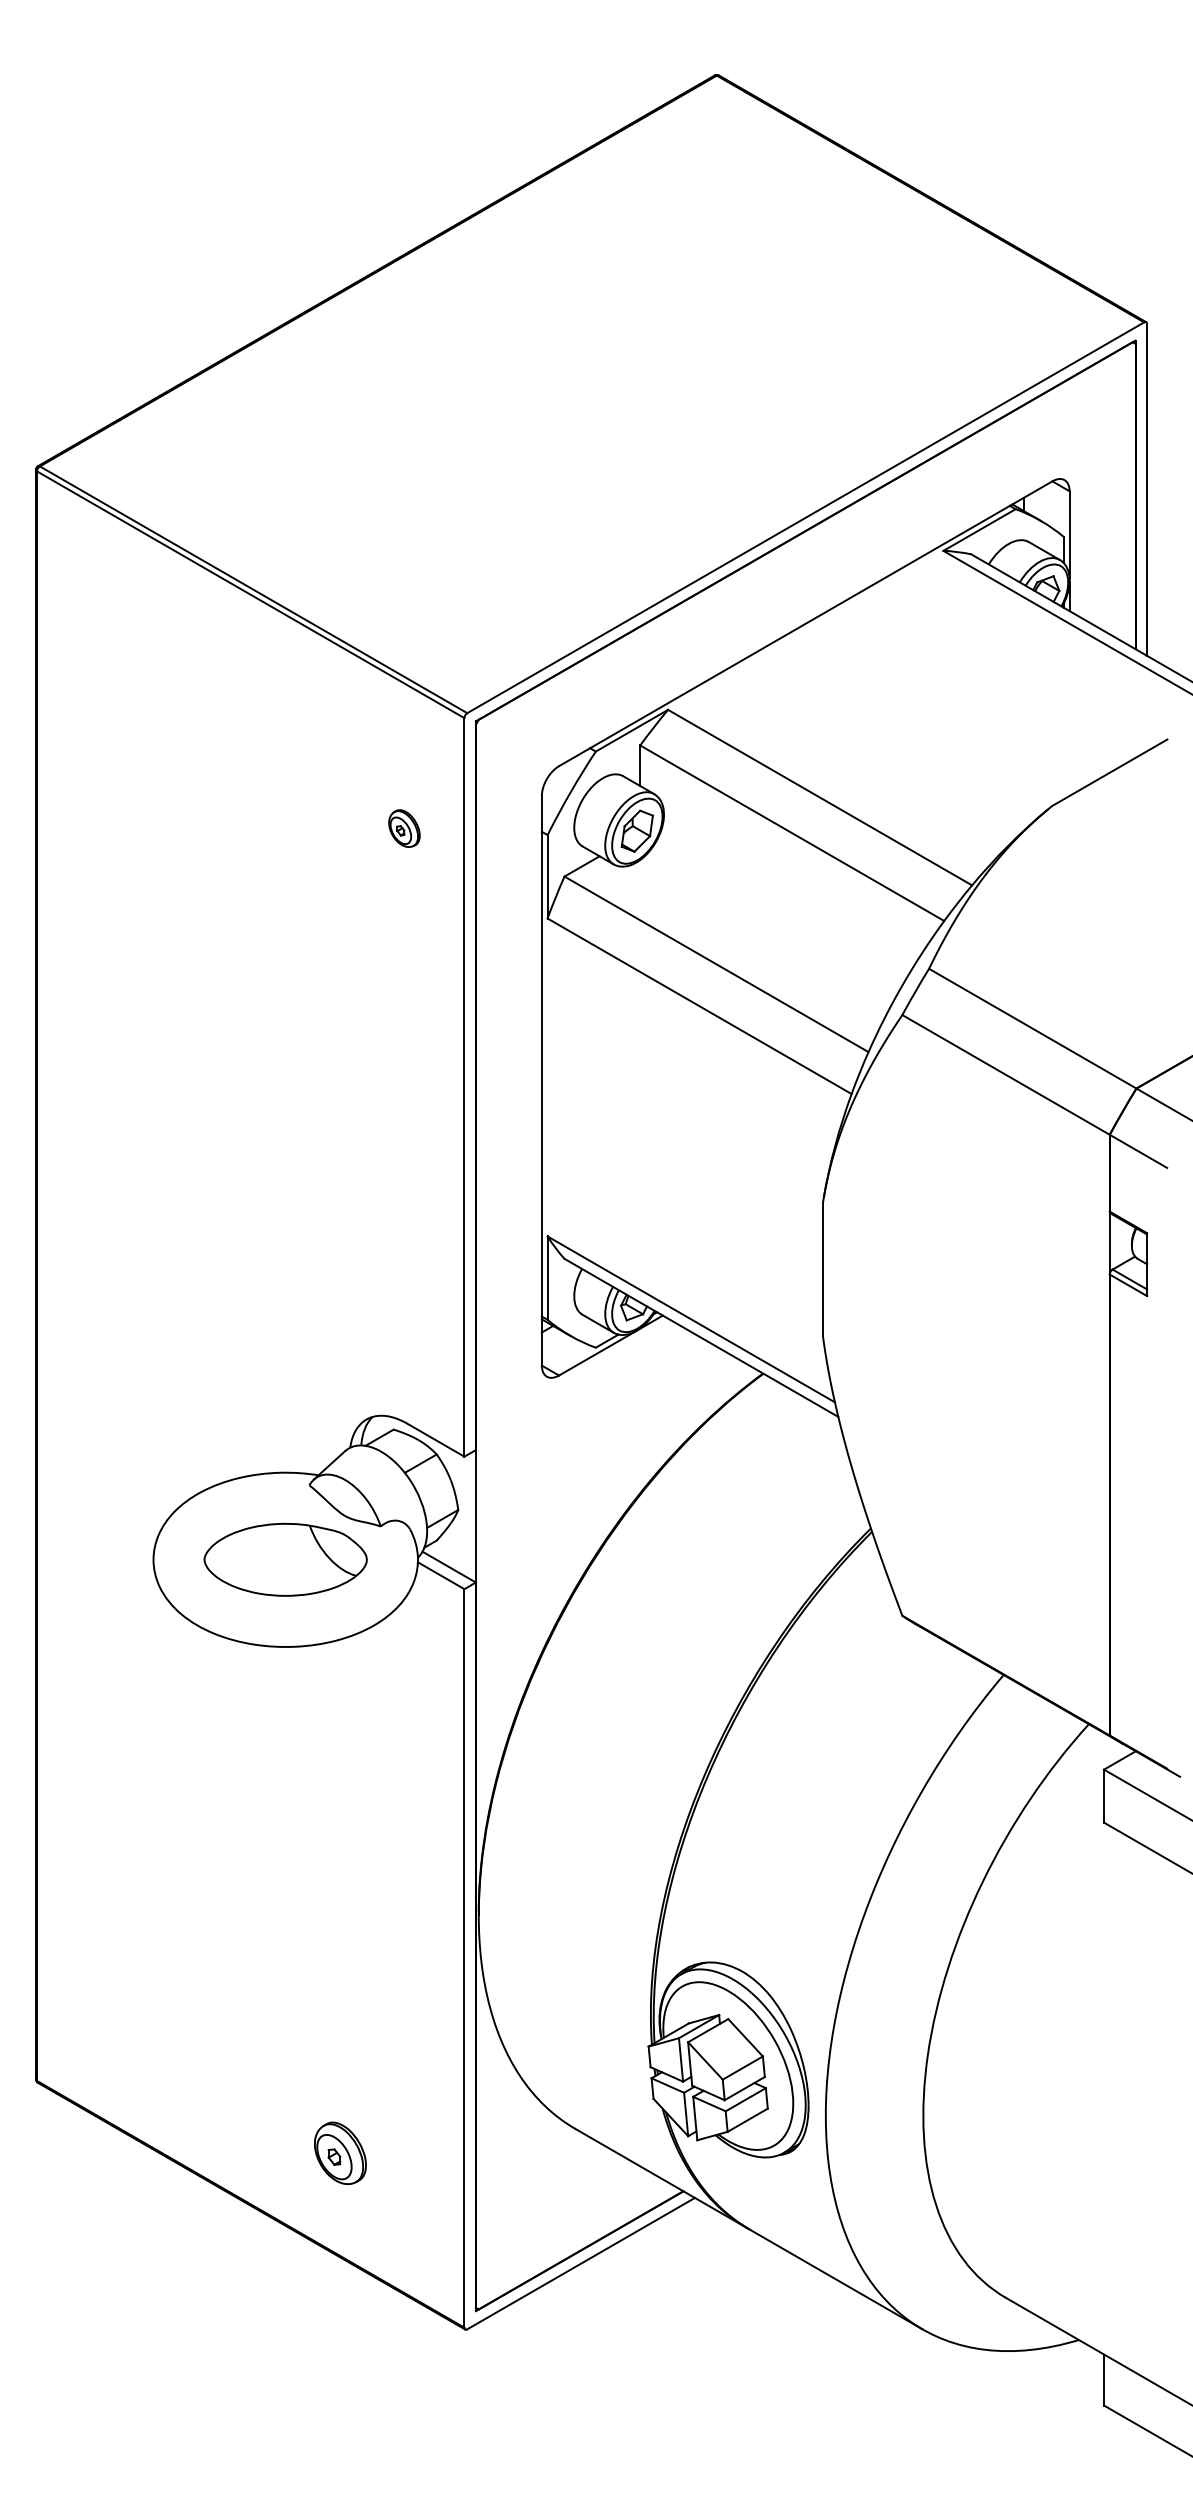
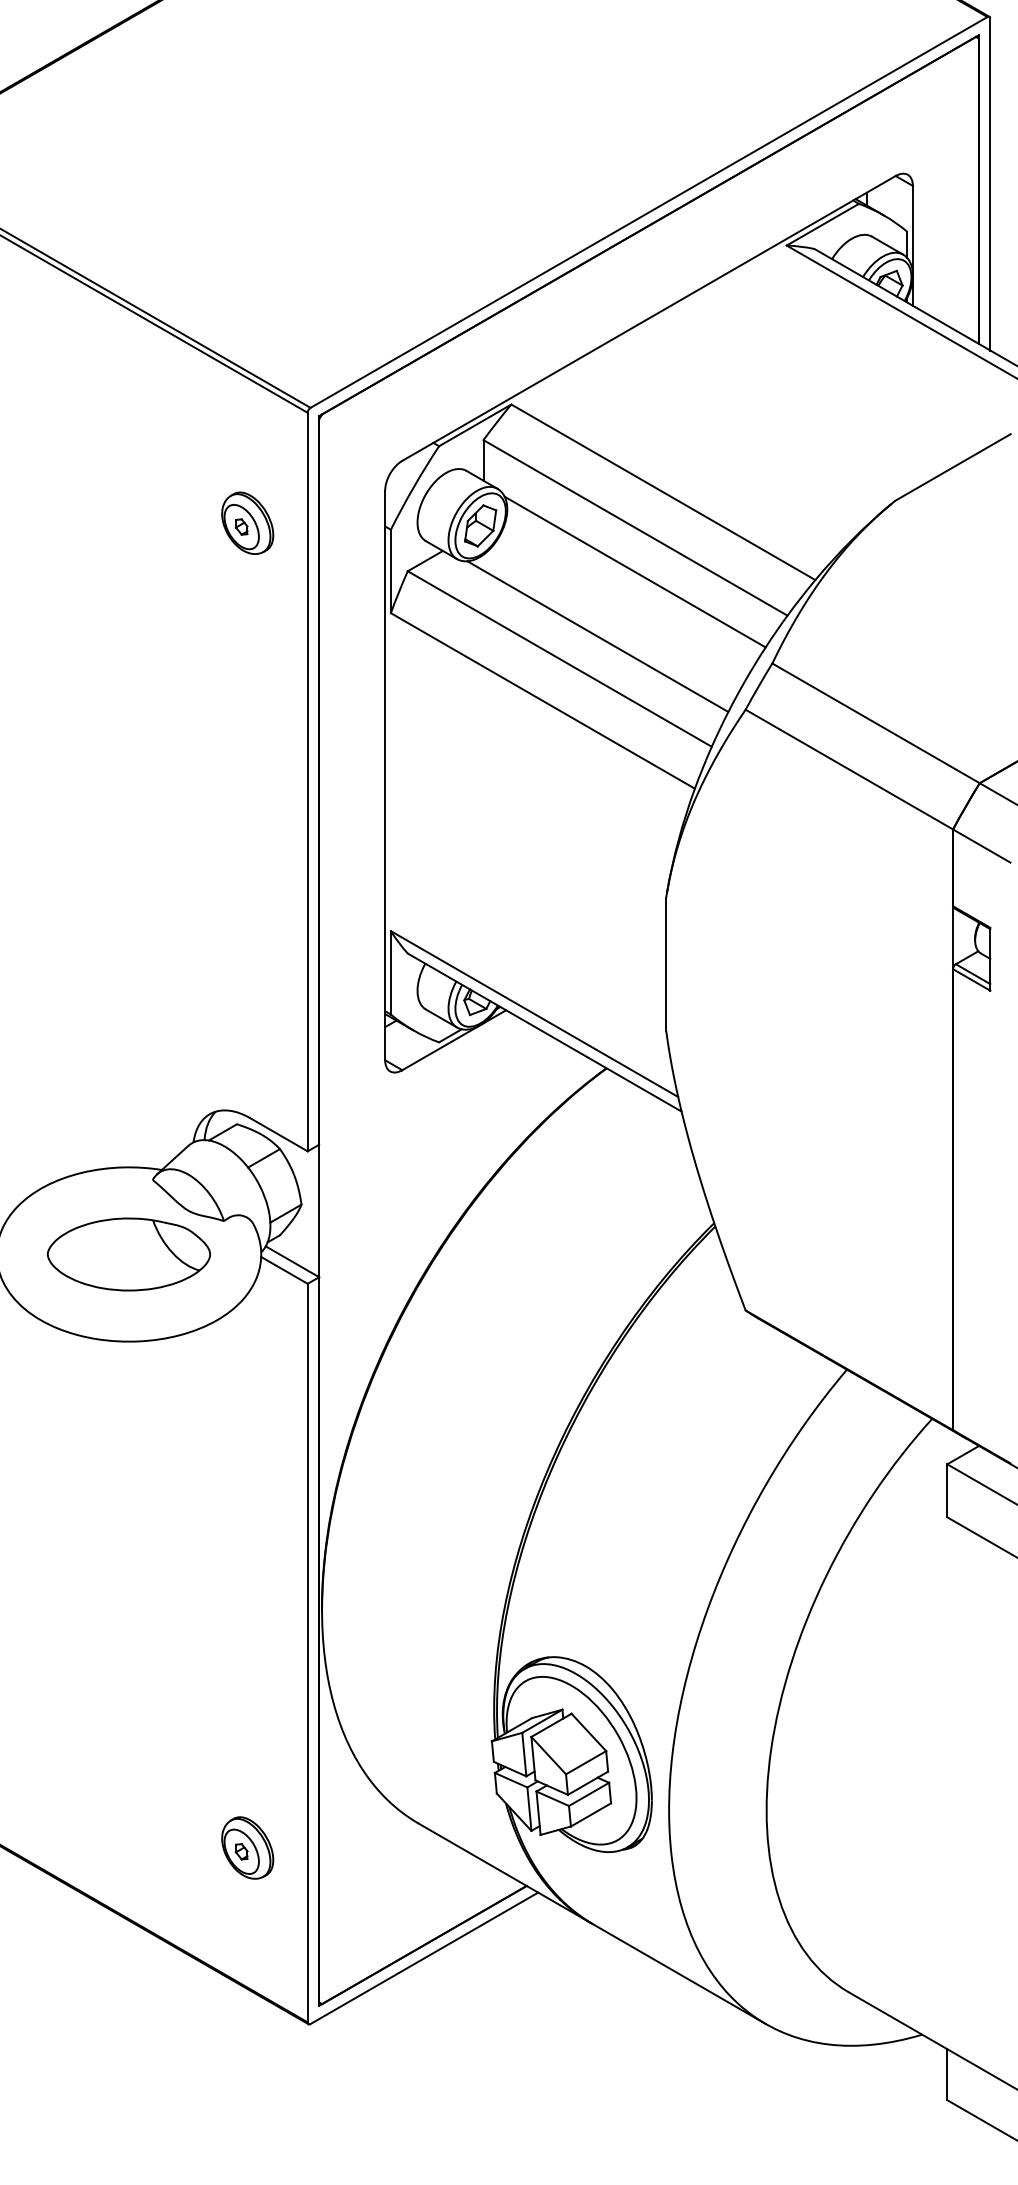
part: (404, 828) -> (247, 523), size x1.67
line: (791, 877) -> (634, 572), added
line: (754, 941) -> (597, 636), added
part: (340, 2152) -> (247, 1847), moved

